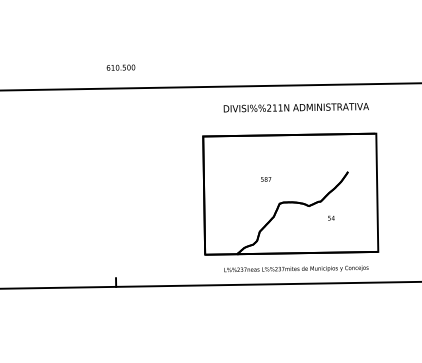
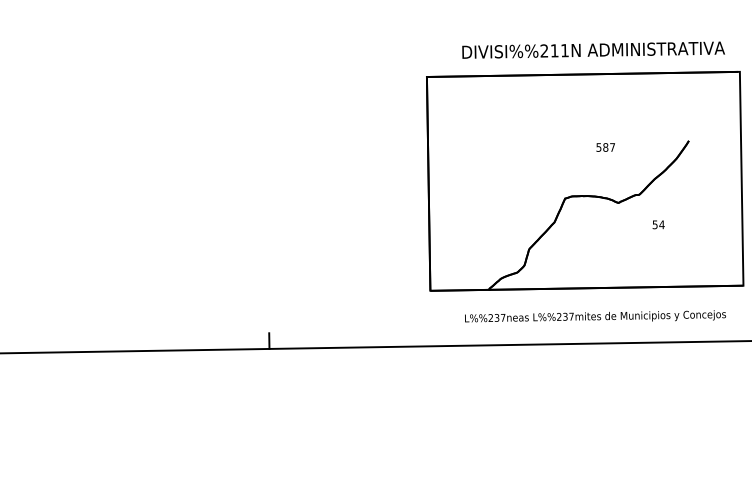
text: (295, 107) -> (591, 49), moved
text: (266, 179) -> (606, 147), moved

